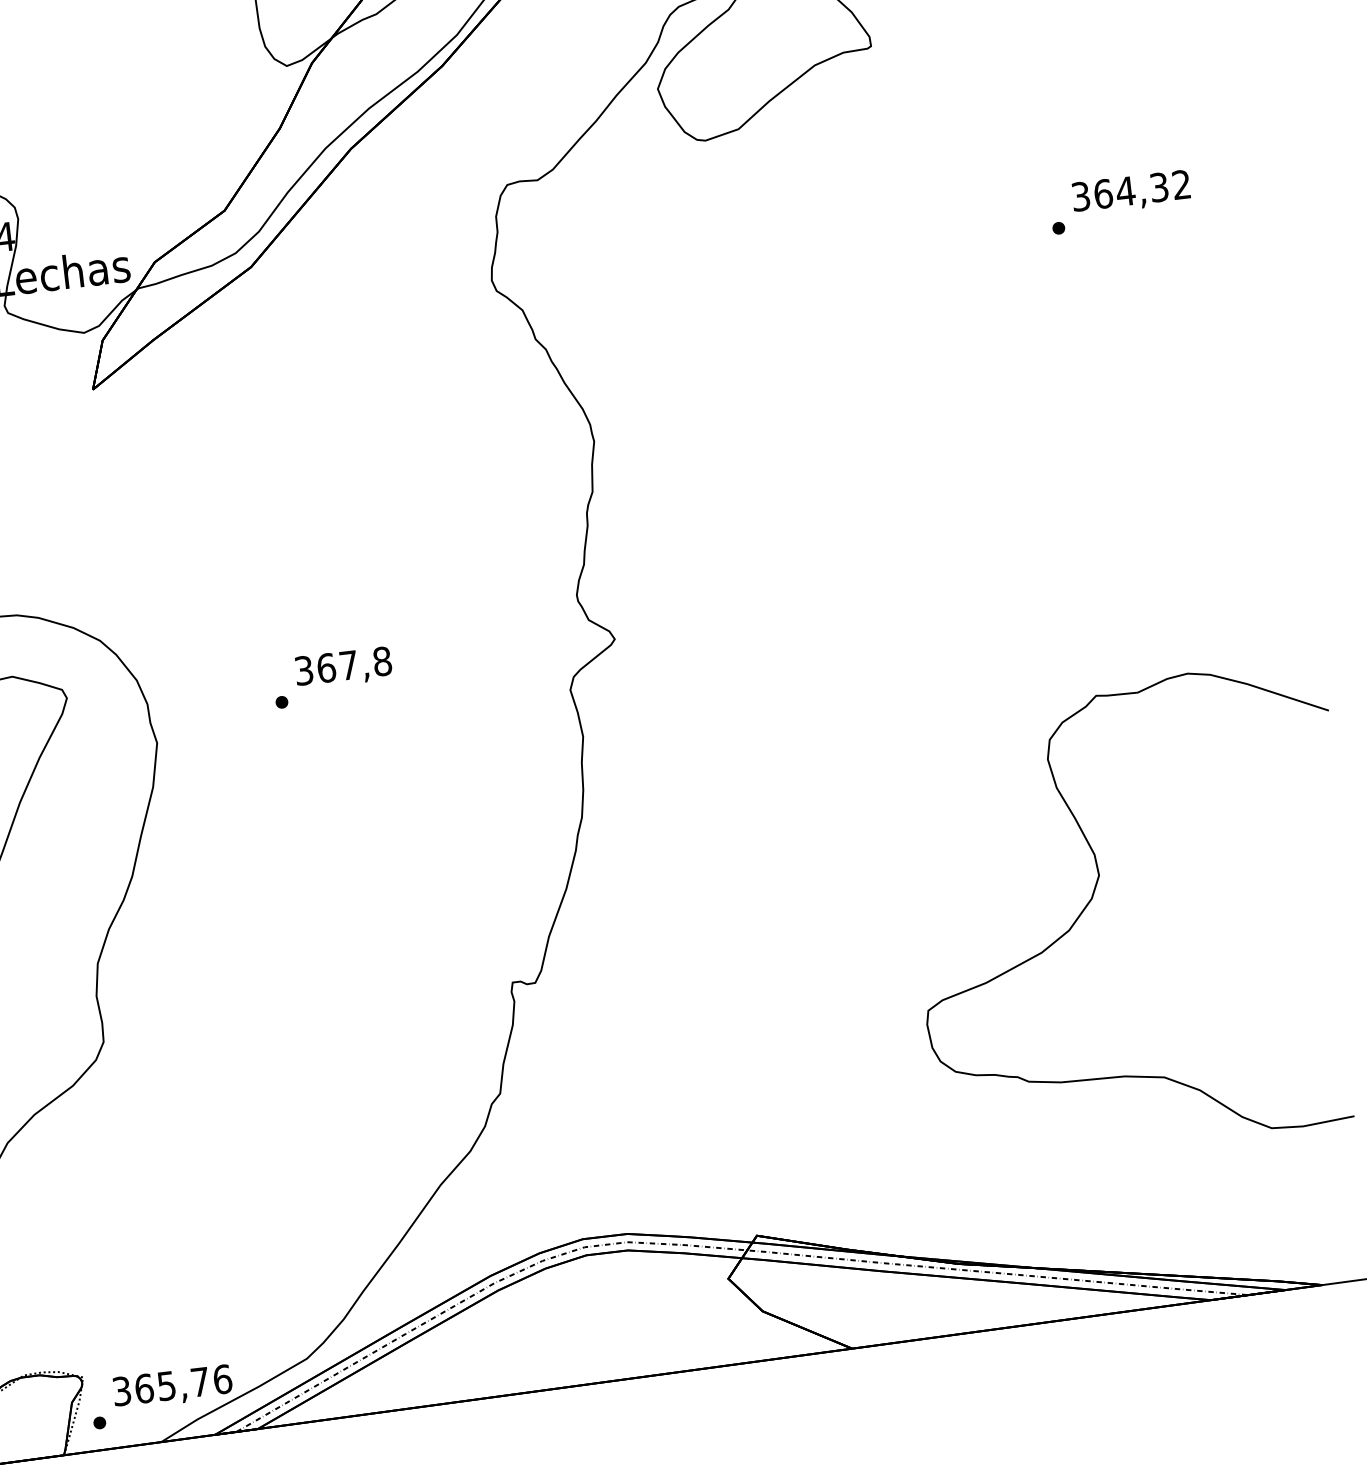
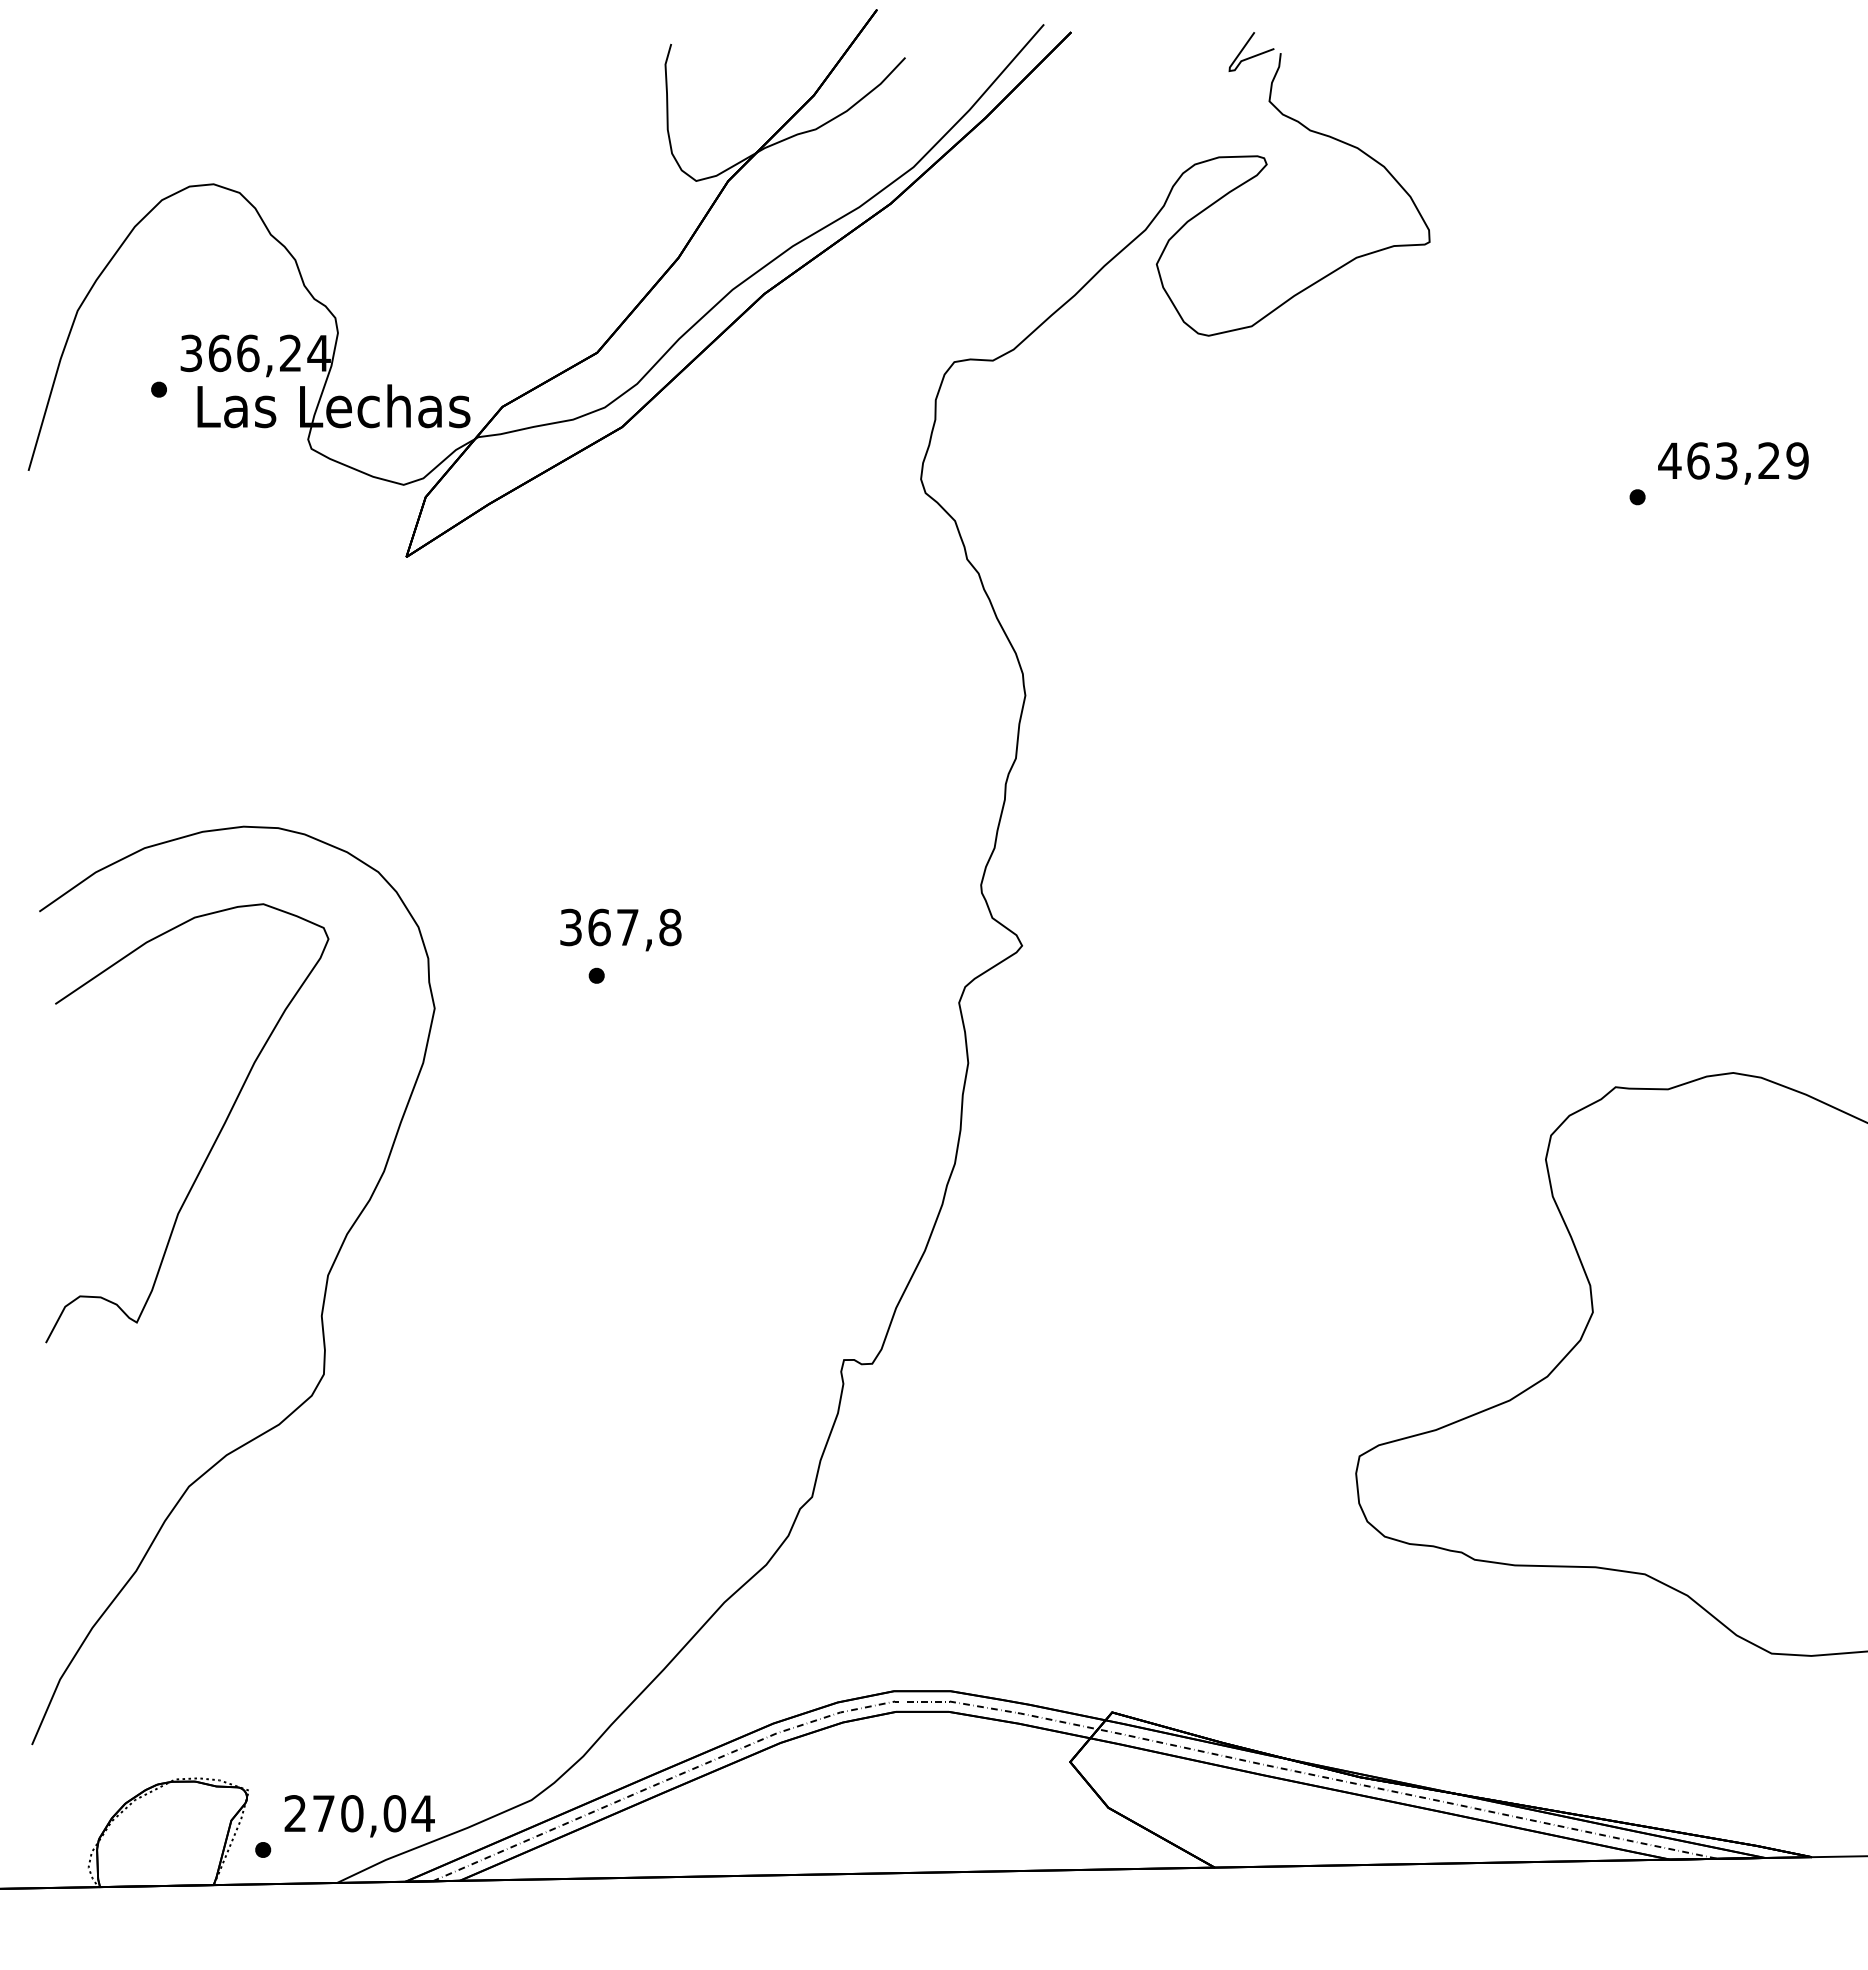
text: (1131, 190) -> (1733, 460), 364,32 -> 463,29
text: (343, 667) -> (620, 929), moved
text: (172, 1385) -> (359, 1813), 365,76 -> 270,04

